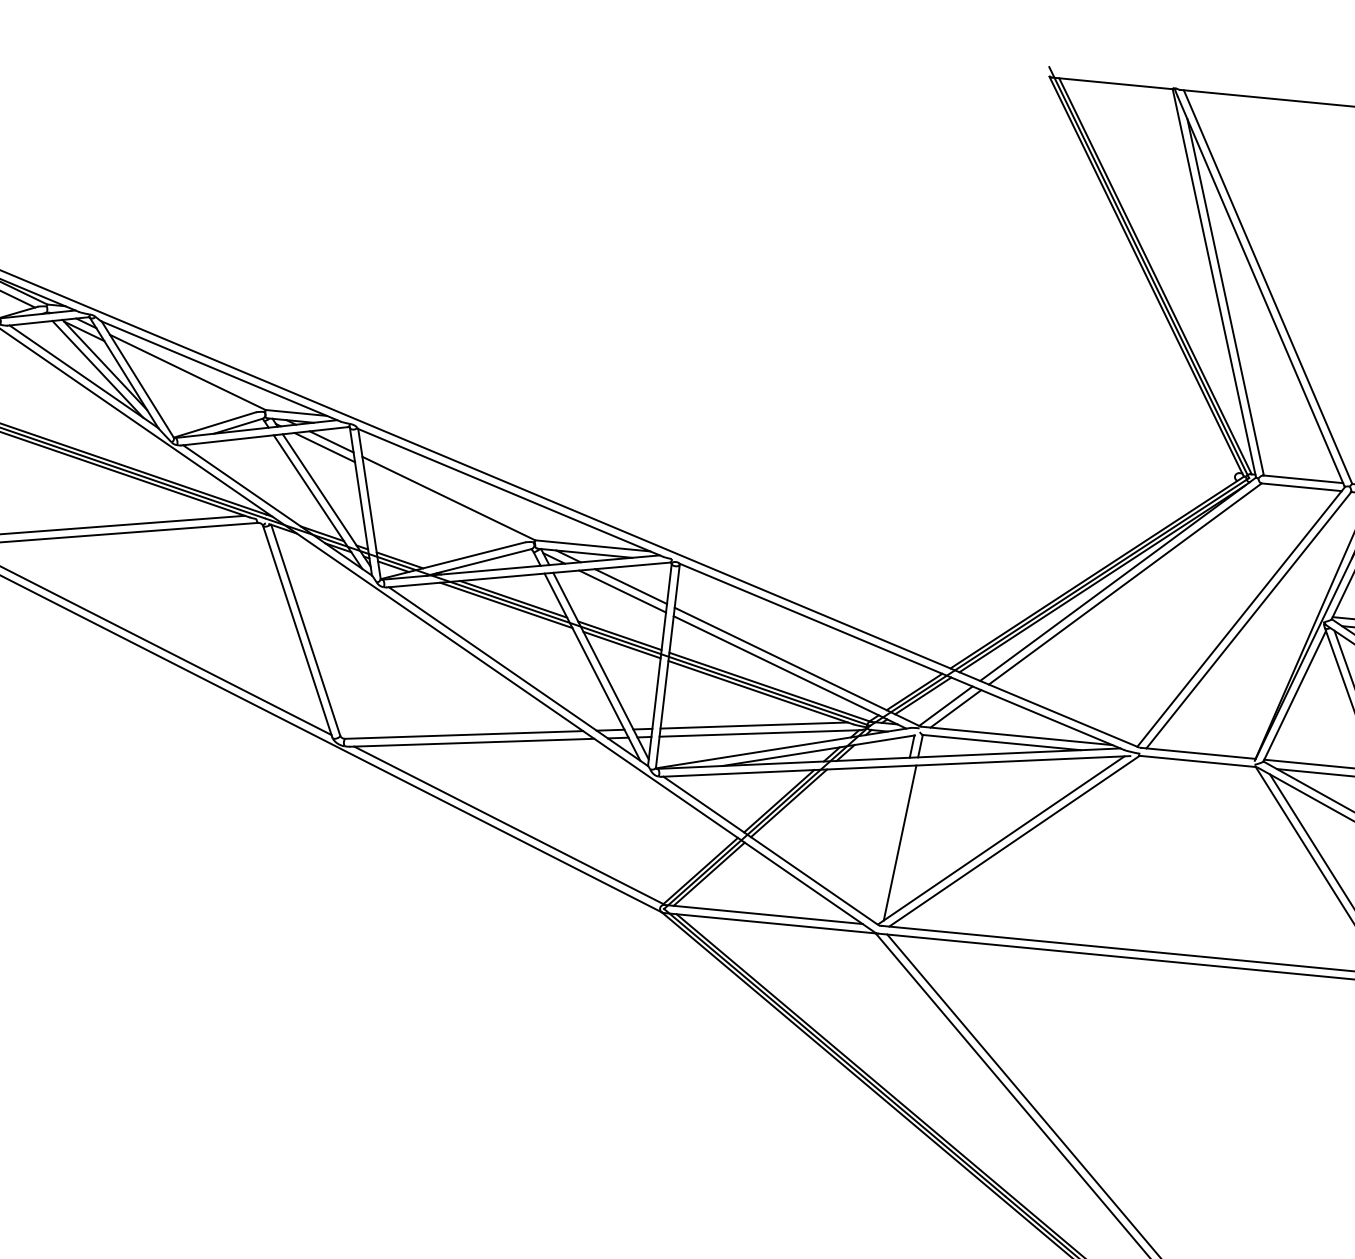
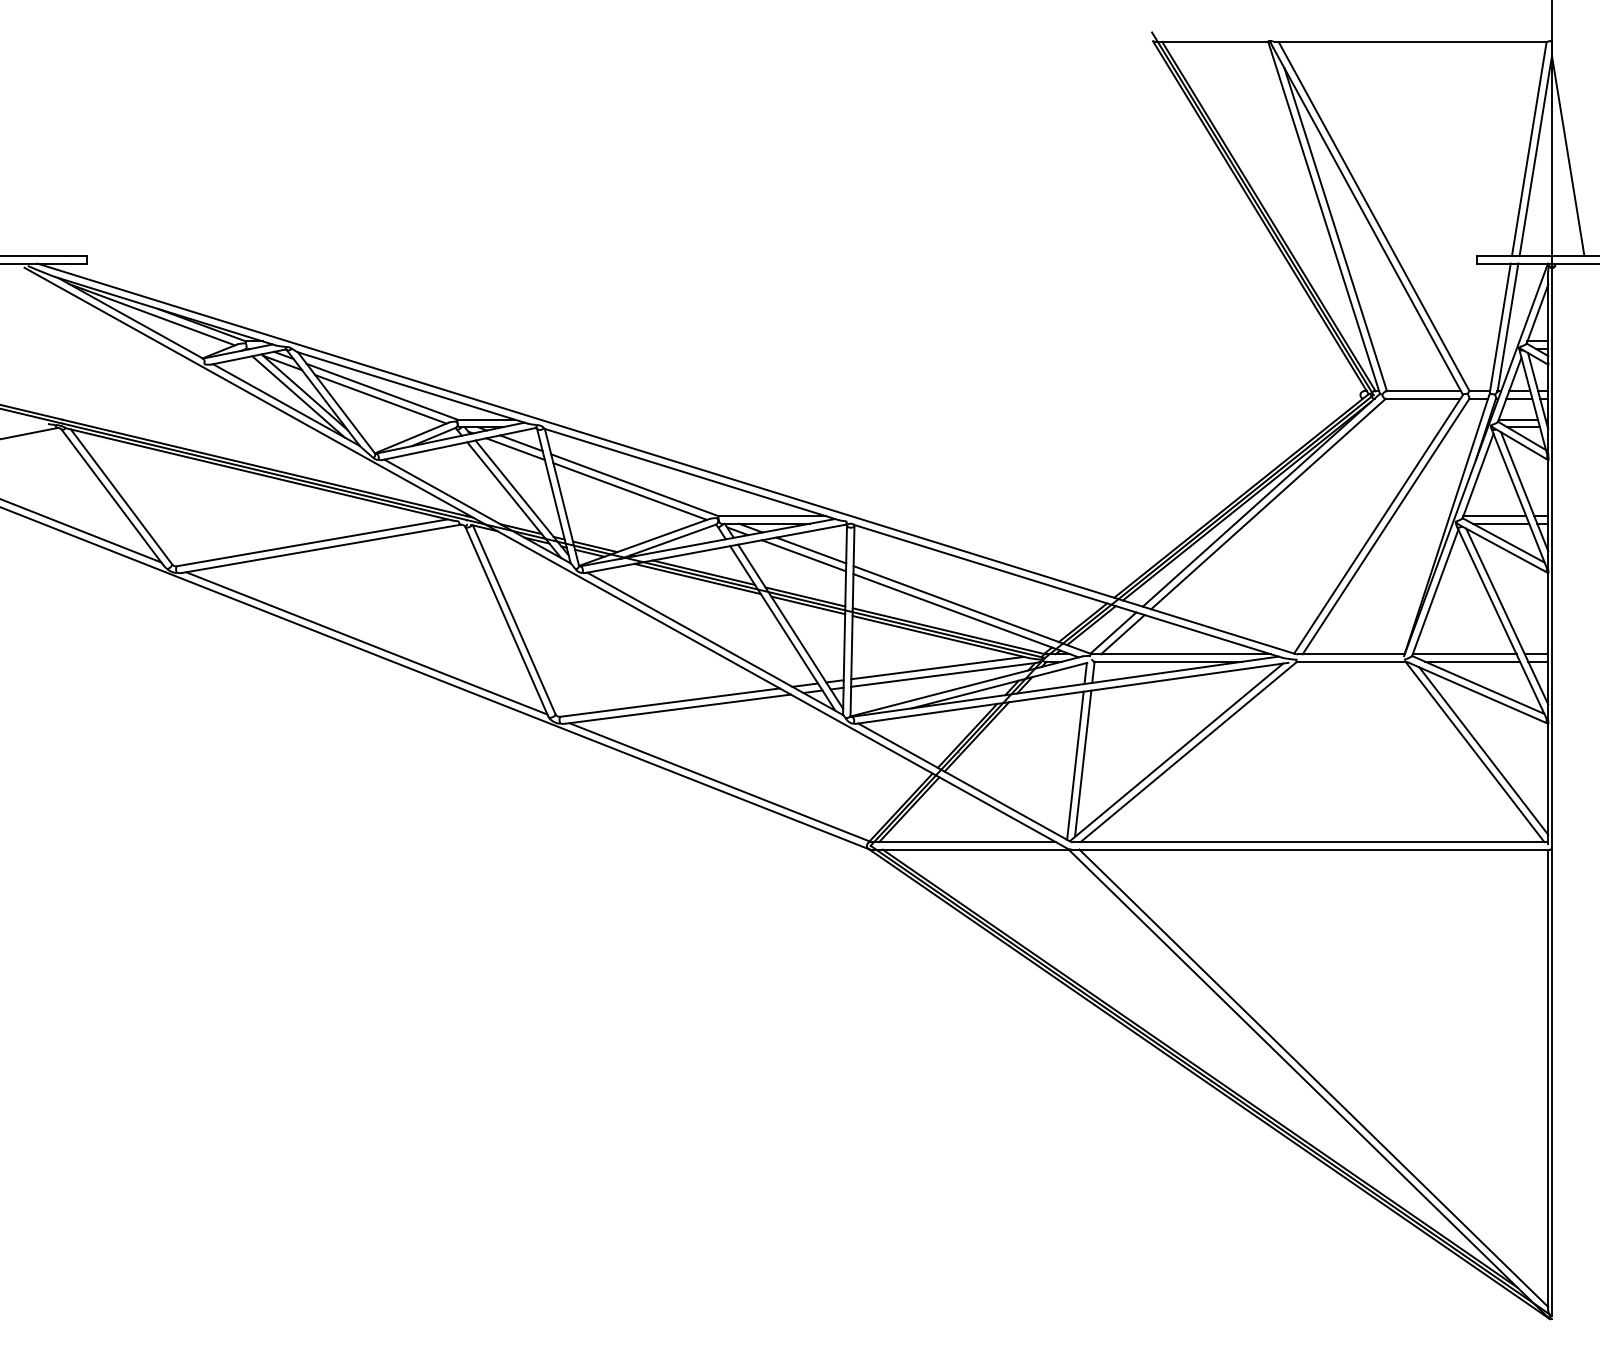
line: (185, 380) -> (380, 399), added
line: (442, 504) -> (629, 491), added
line: (891, 844) -> (1075, 765), added

